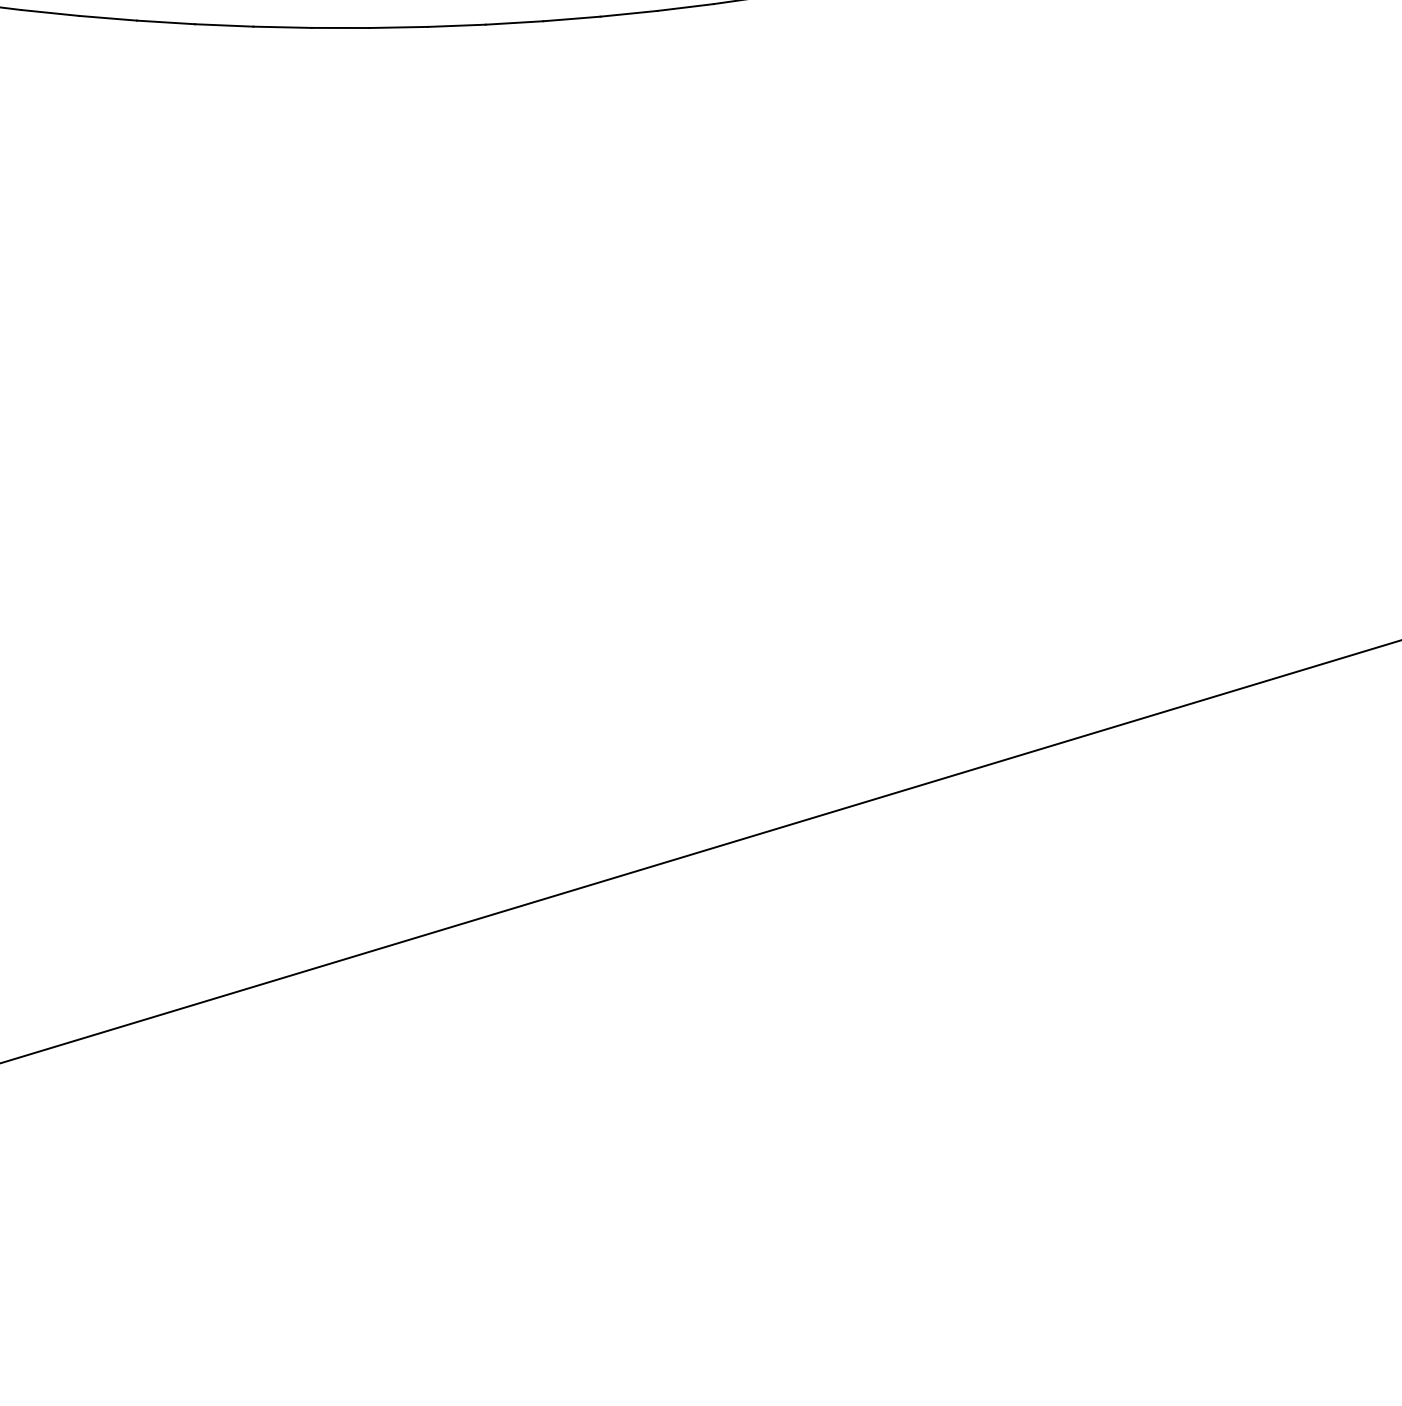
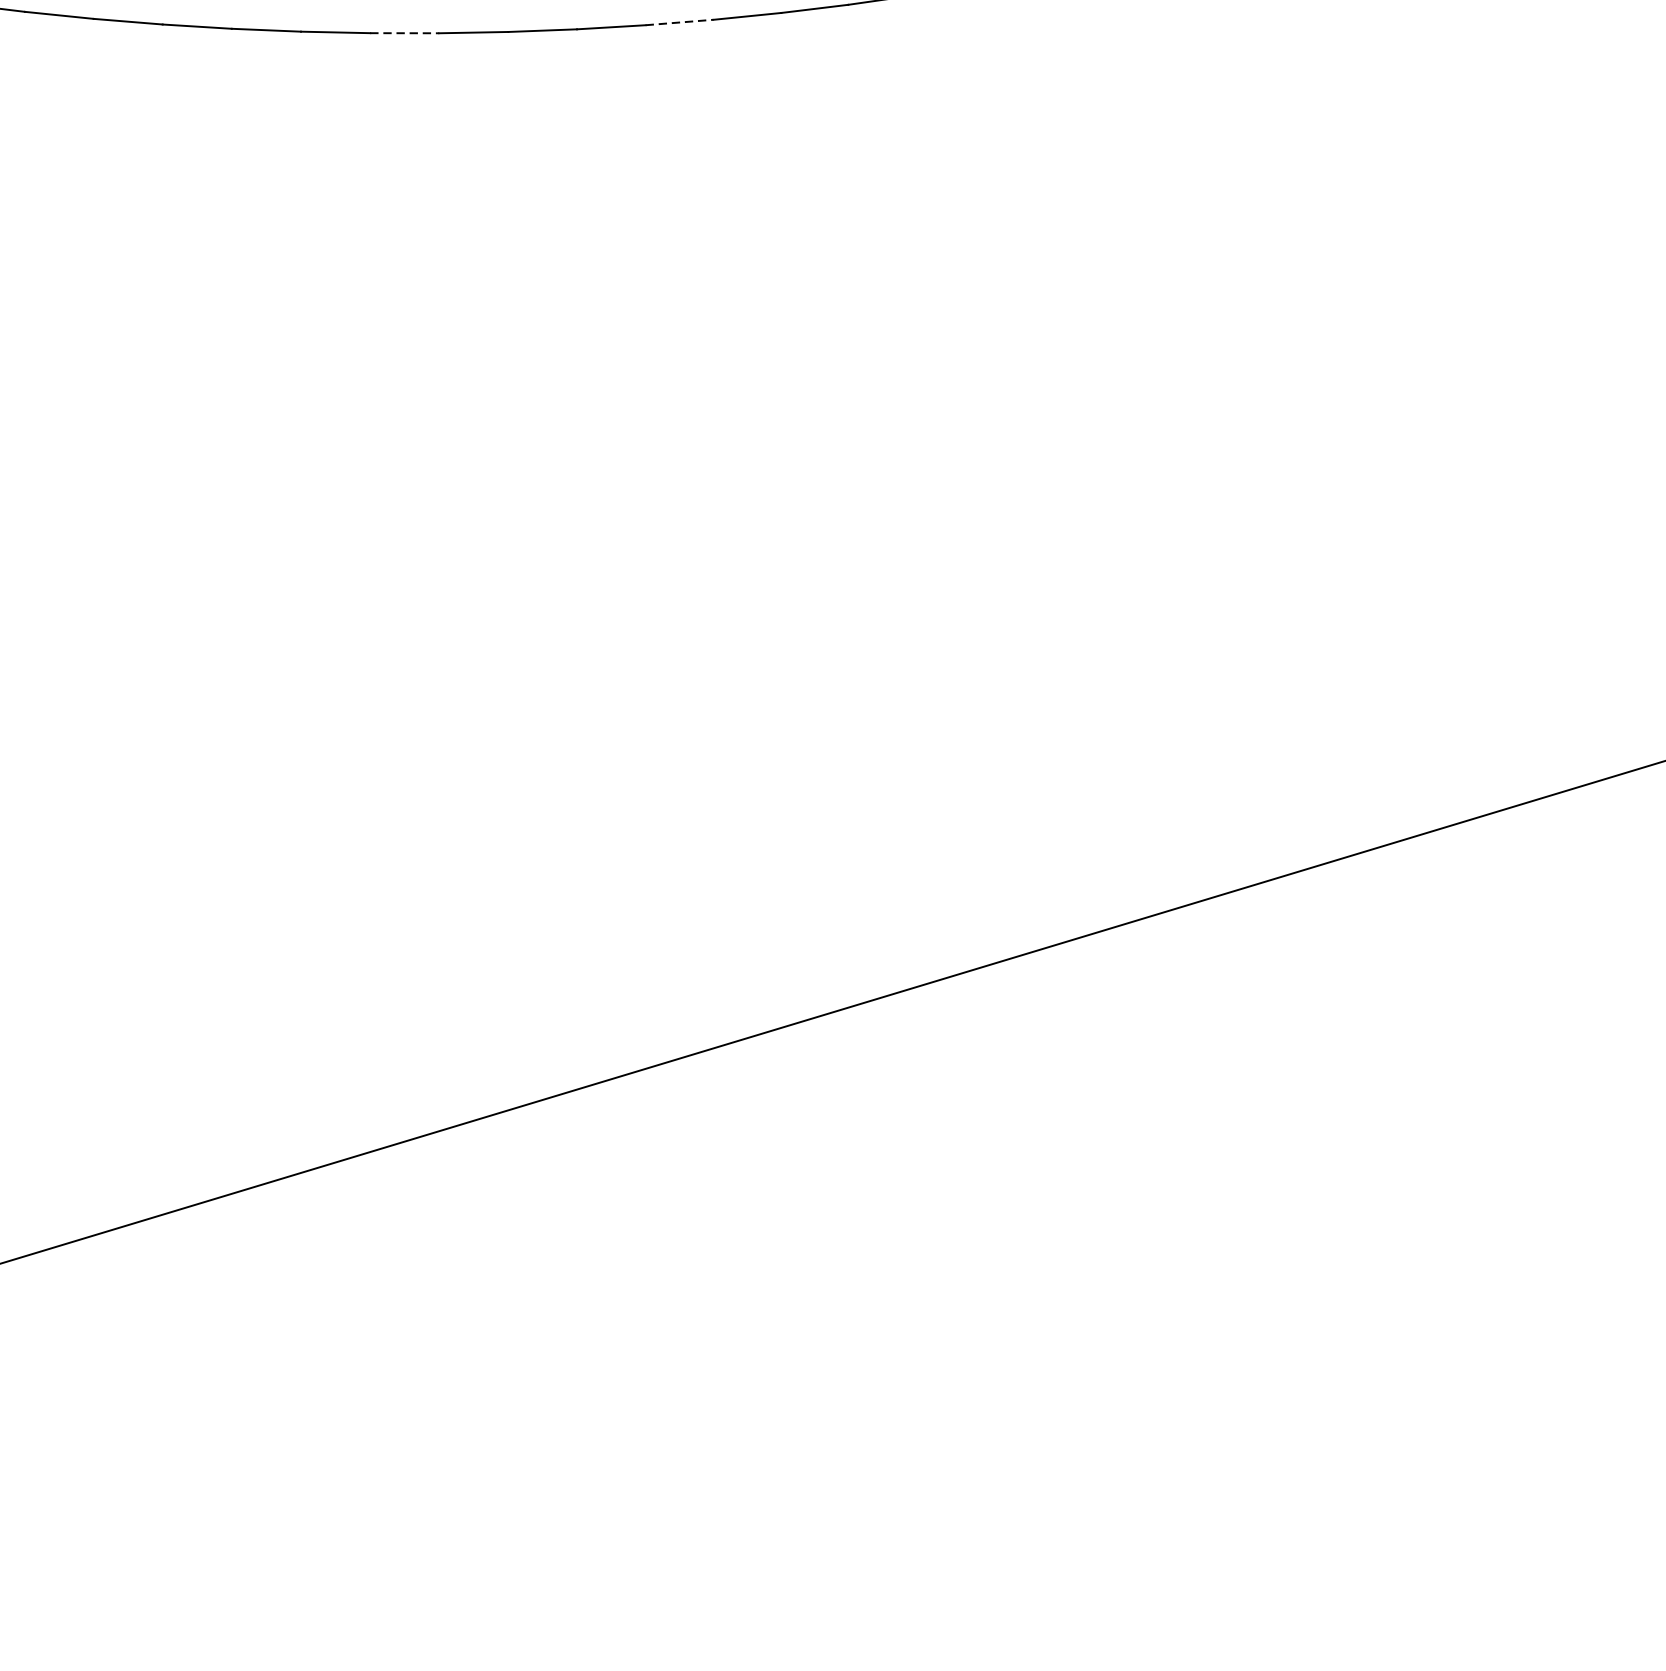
line: (571, 18) -> (679, 21), solid -> dashed
line: (341, 27) -> (405, 32), solid -> dashed

